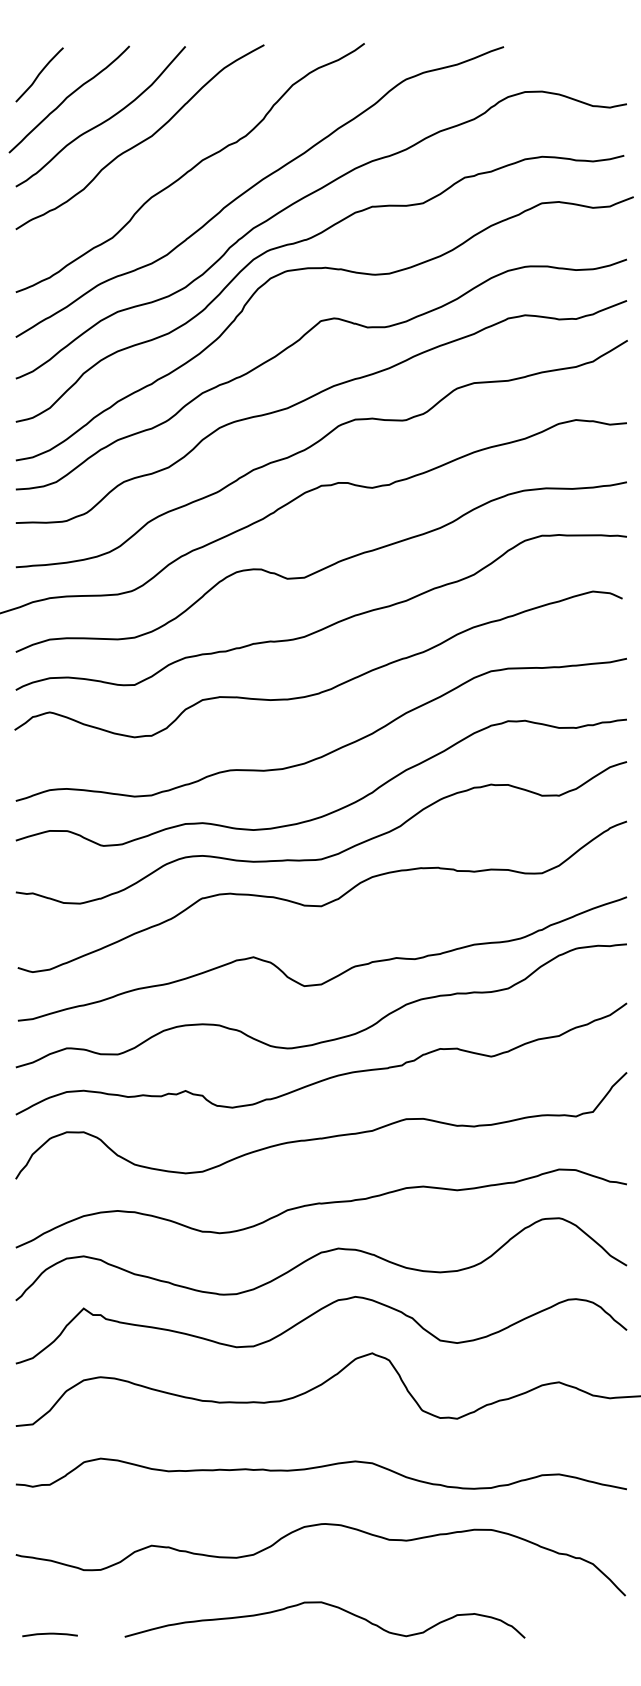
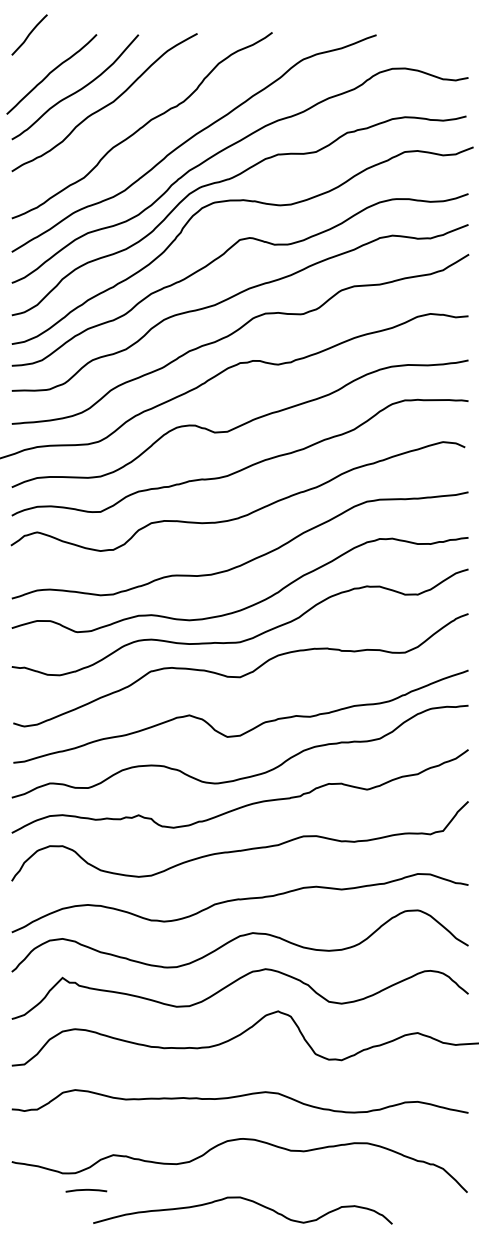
curve: (39, 74) -> (29, 34), moved
curve: (50, 1634) -> (86, 1190), moved

